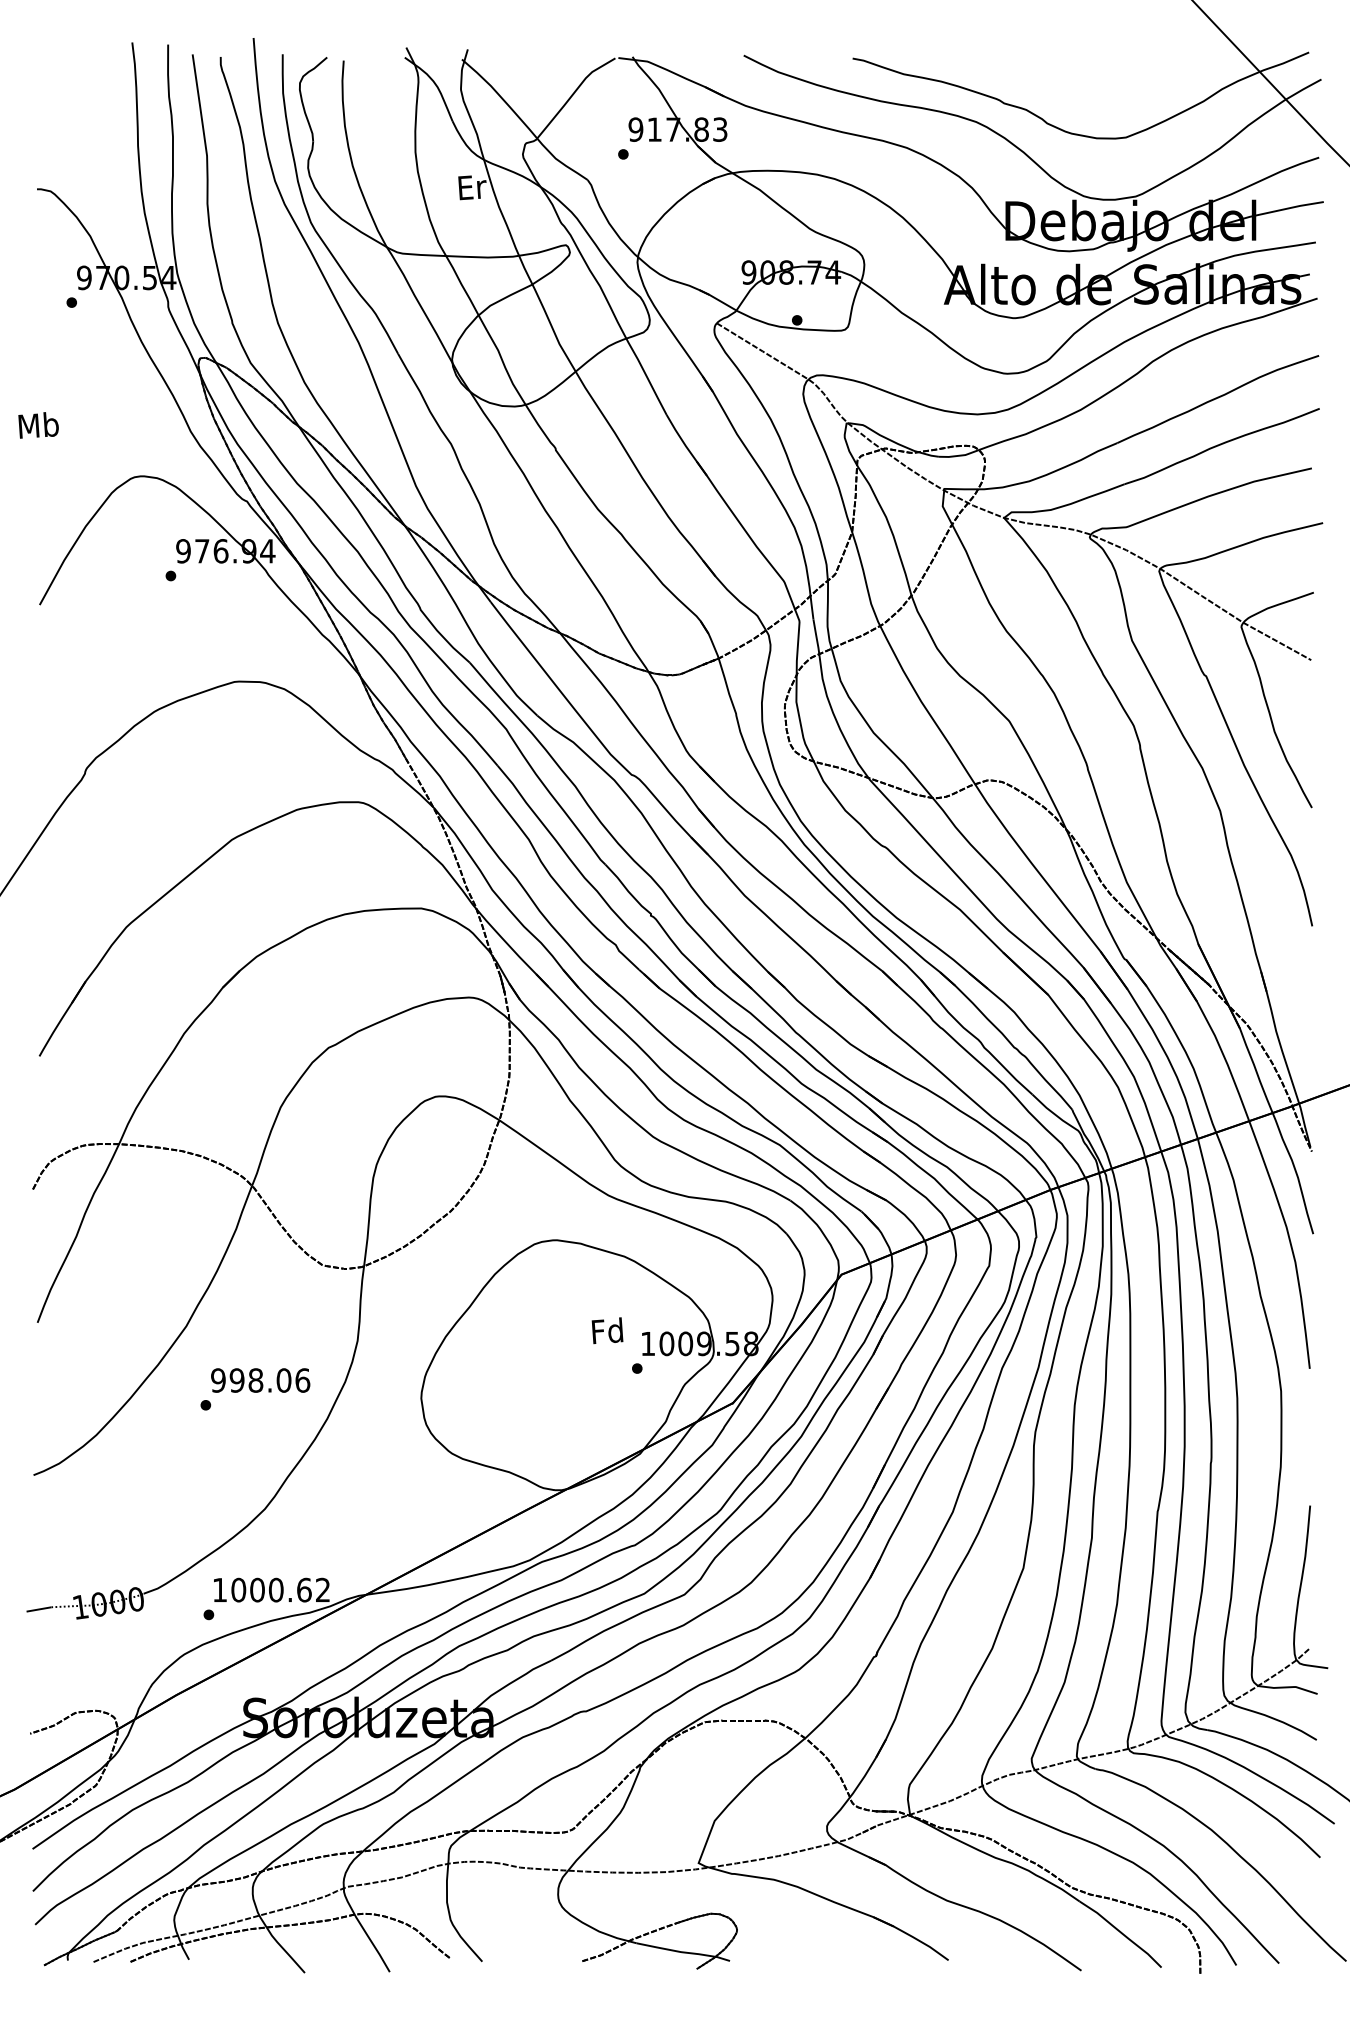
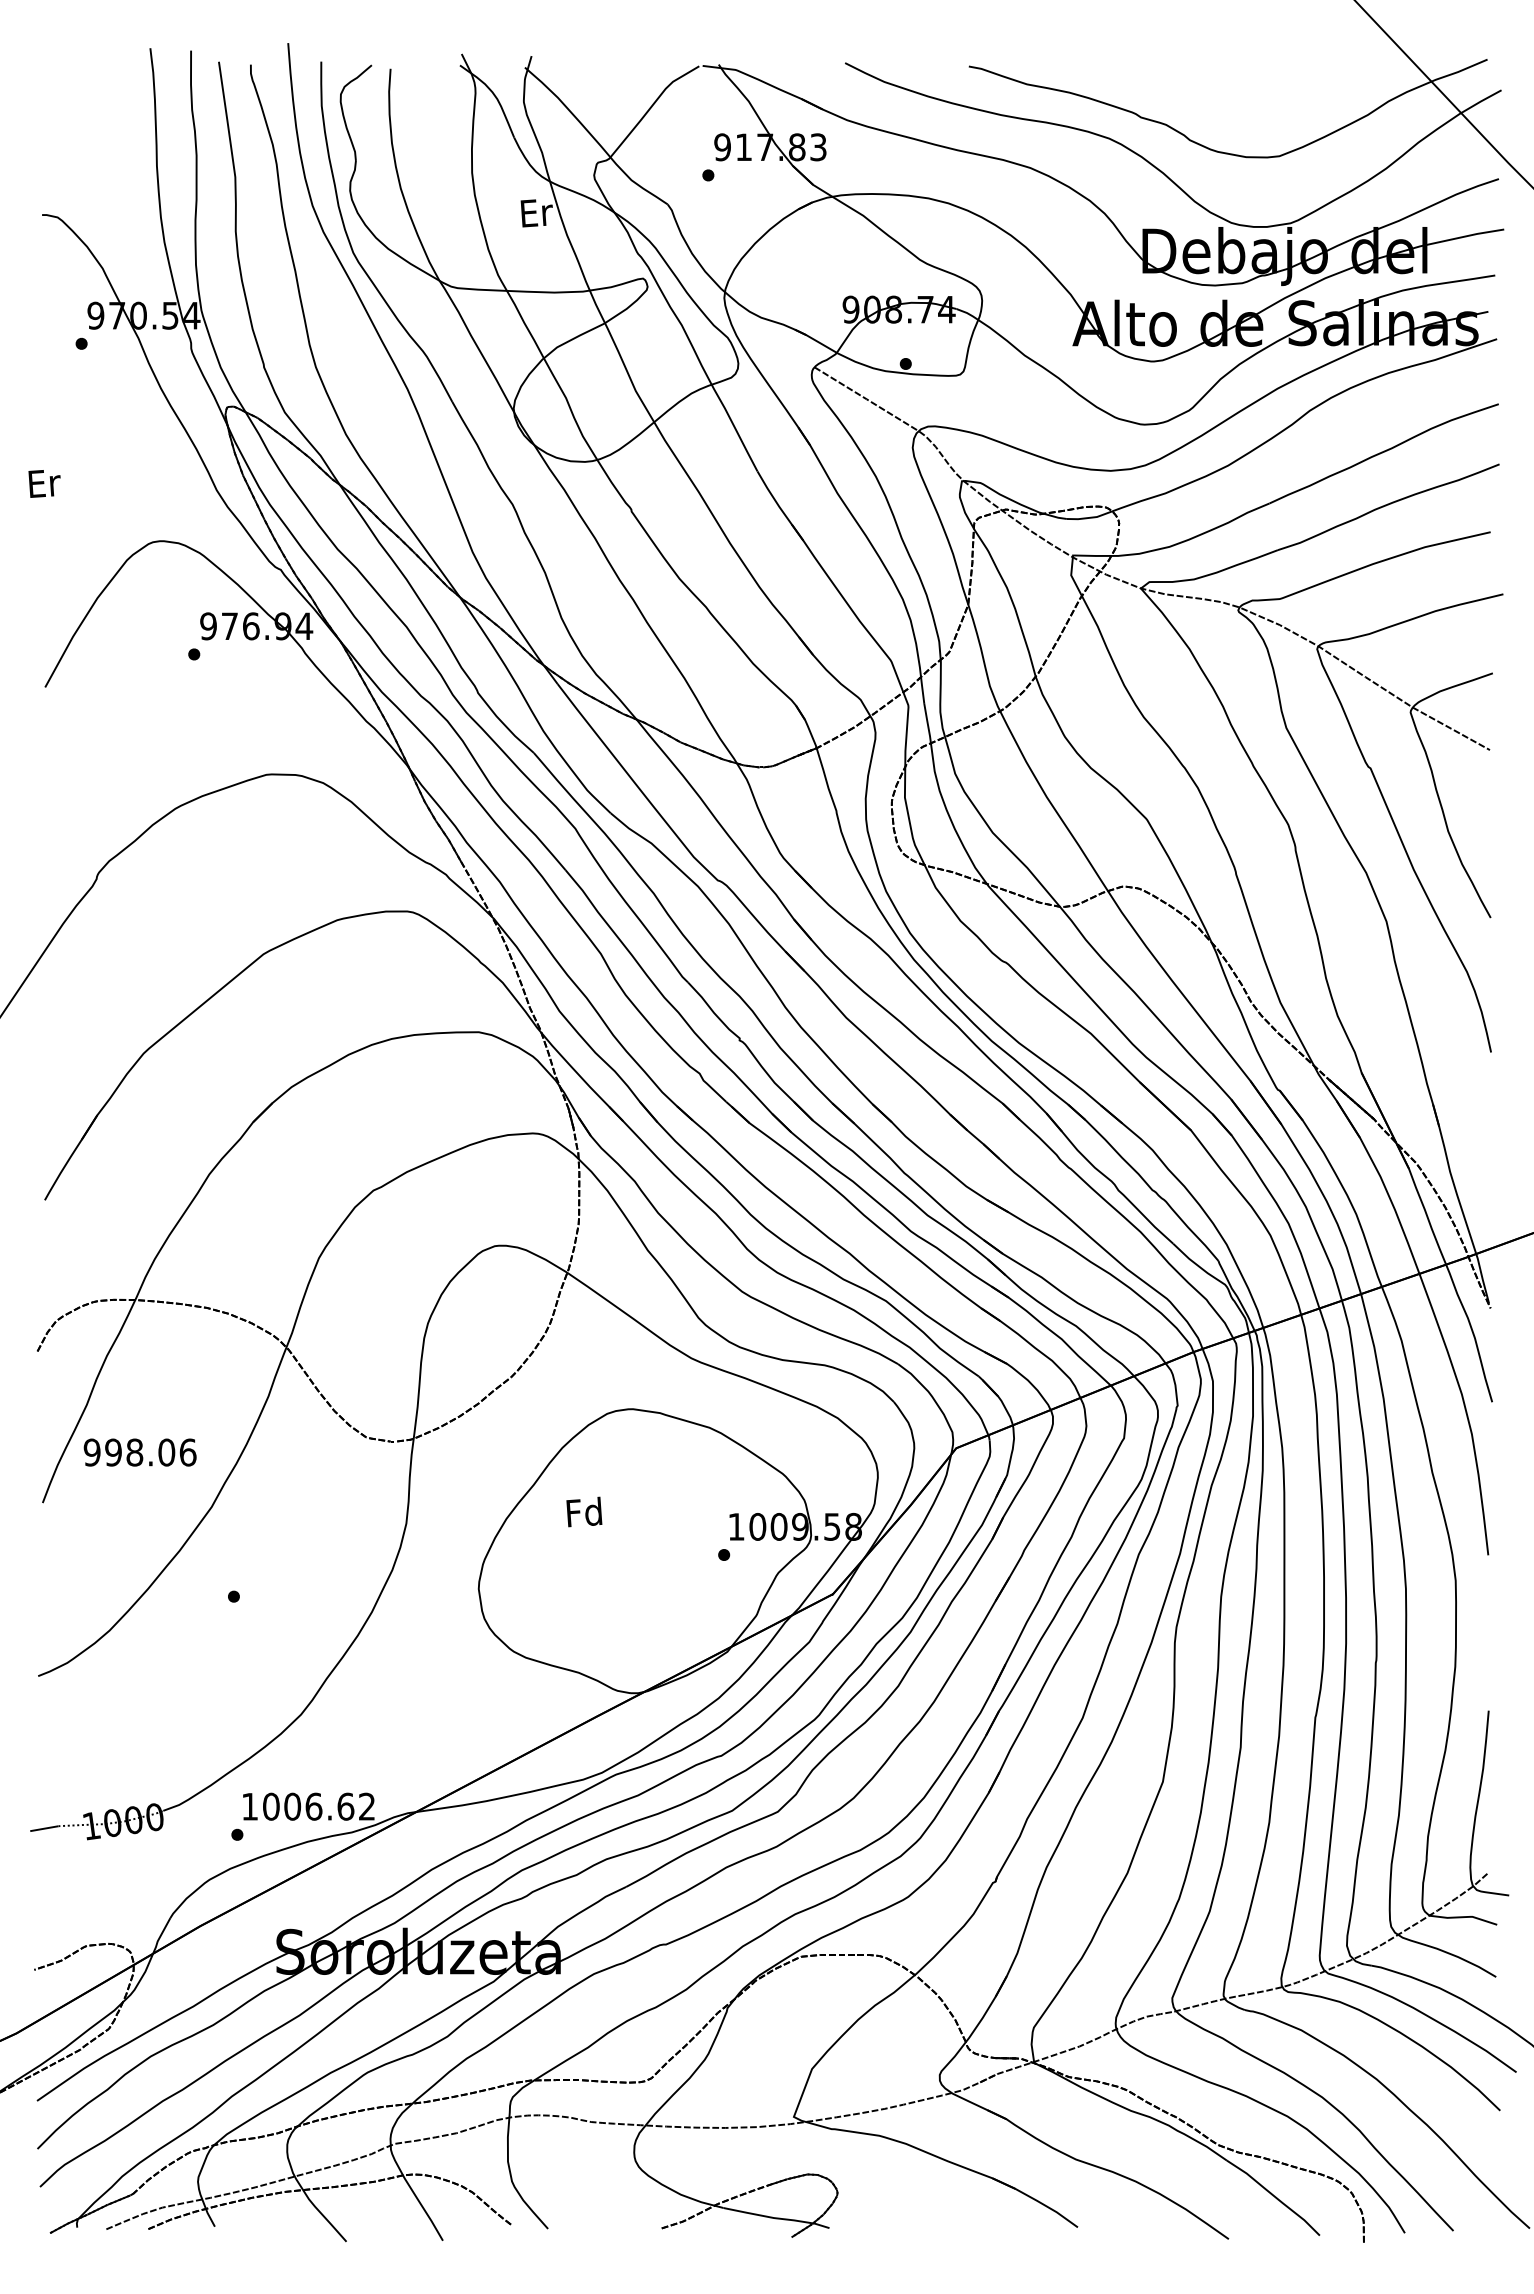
text: (38, 425) -> (43, 483), Mb -> Er
text: (607, 1330) -> (584, 1511), moved
text: (260, 1380) -> (139, 1452), moved
text: (275, 1589) -> (313, 1806), 1000.62 -> 1006.62

